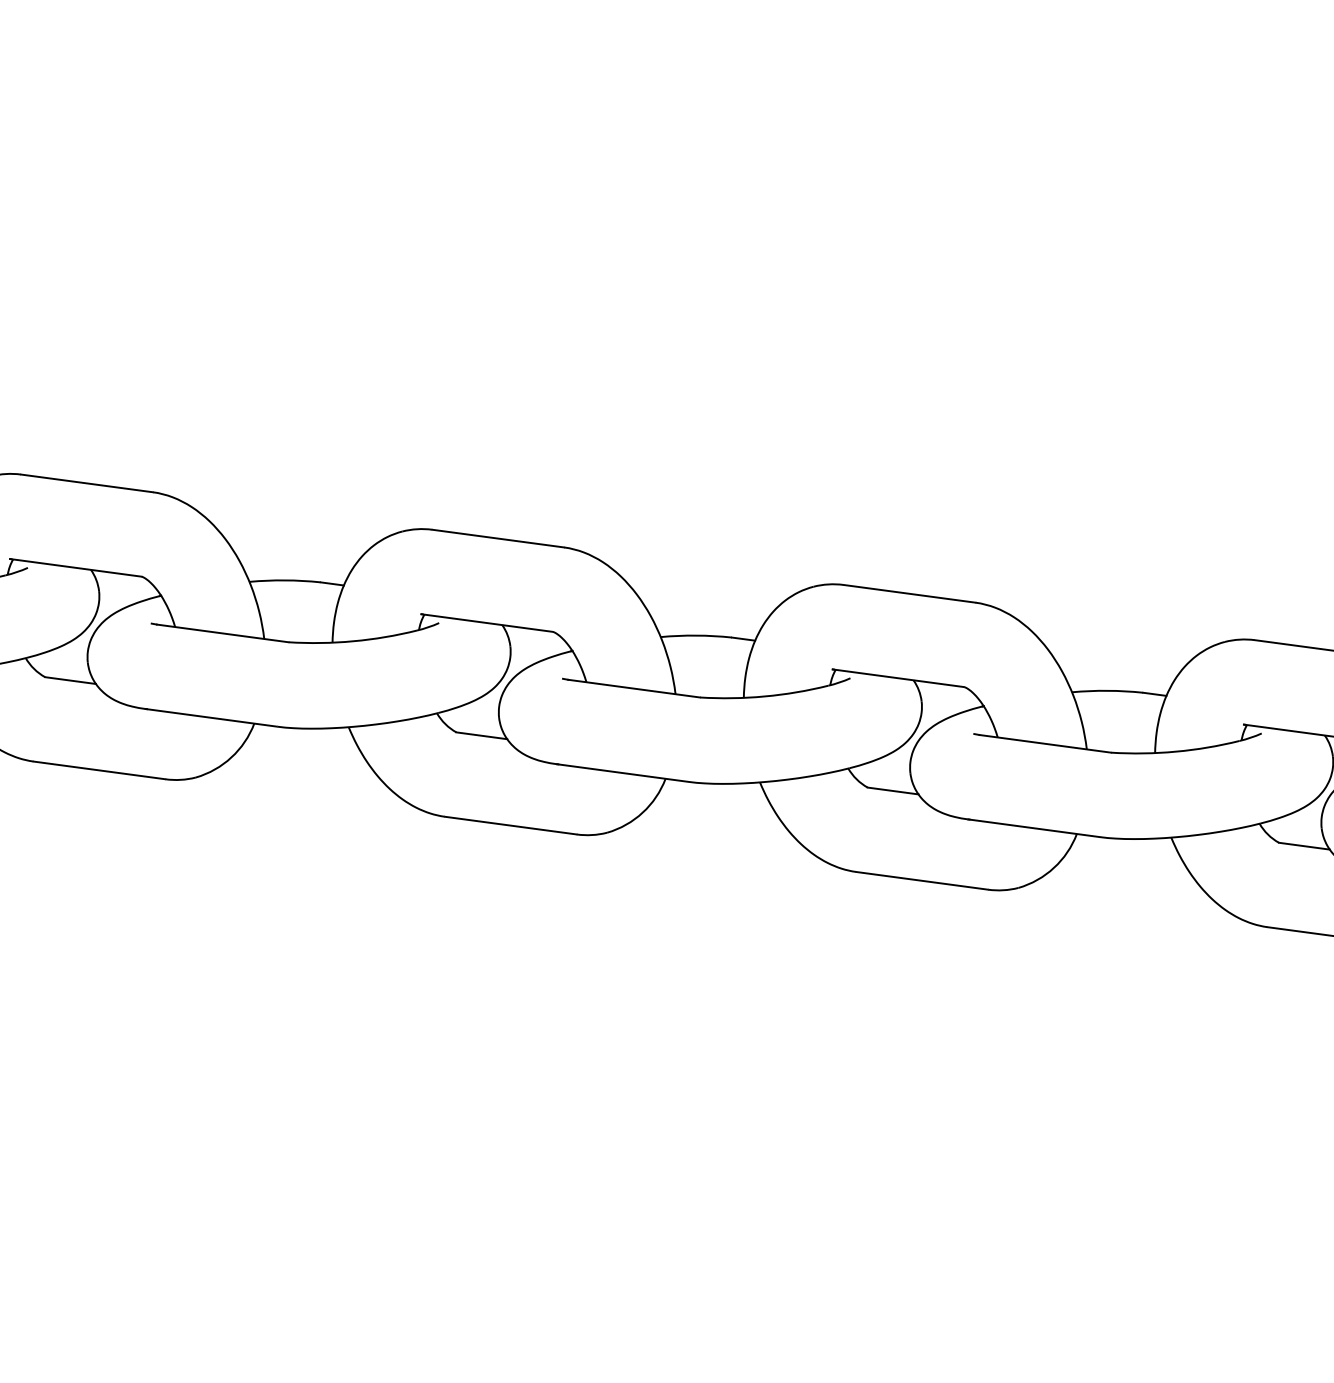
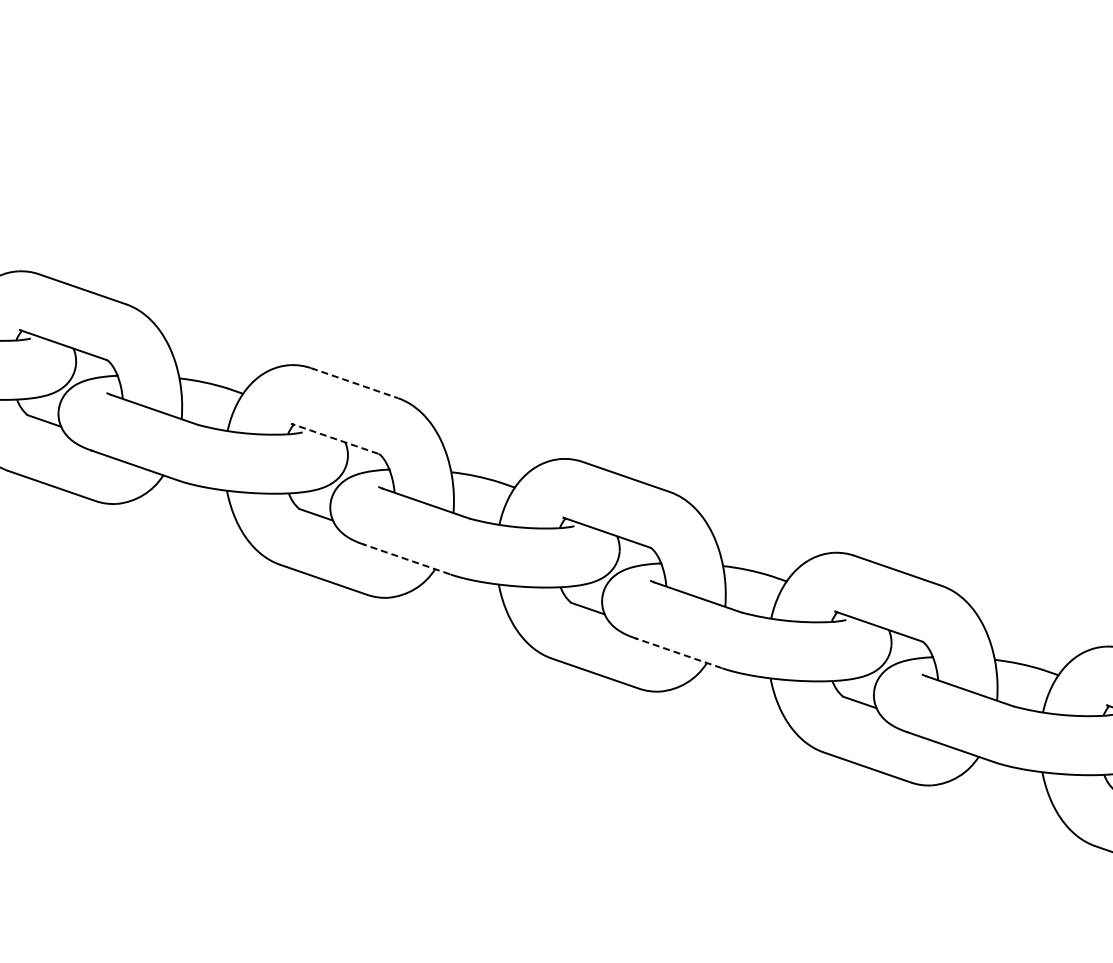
line: (498, 539) -> (354, 383), solid -> dashed
line: (487, 622) -> (335, 438), solid -> dashed
line: (622, 773) -> (406, 559), solid -> dashed
line: (1033, 828) -> (678, 653), solid -> dashed

